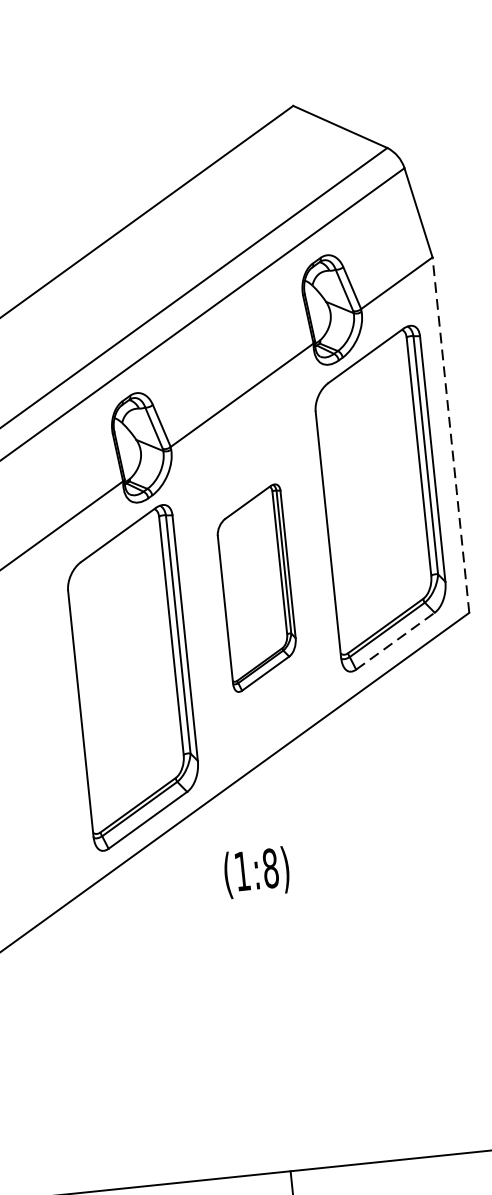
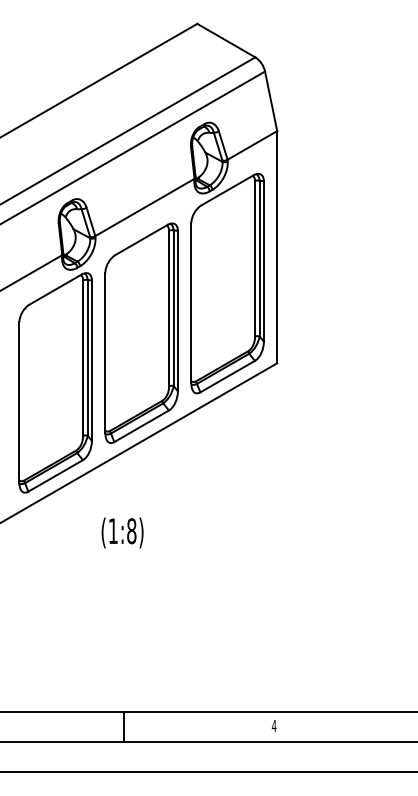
line: (451, 434) -> (277, 246), dashed -> solid
part: (256, 587) -> (141, 332), size x1.67
line: (395, 640) -> (227, 376), dashed -> solid
text: (256, 871) -> (122, 532), moved

